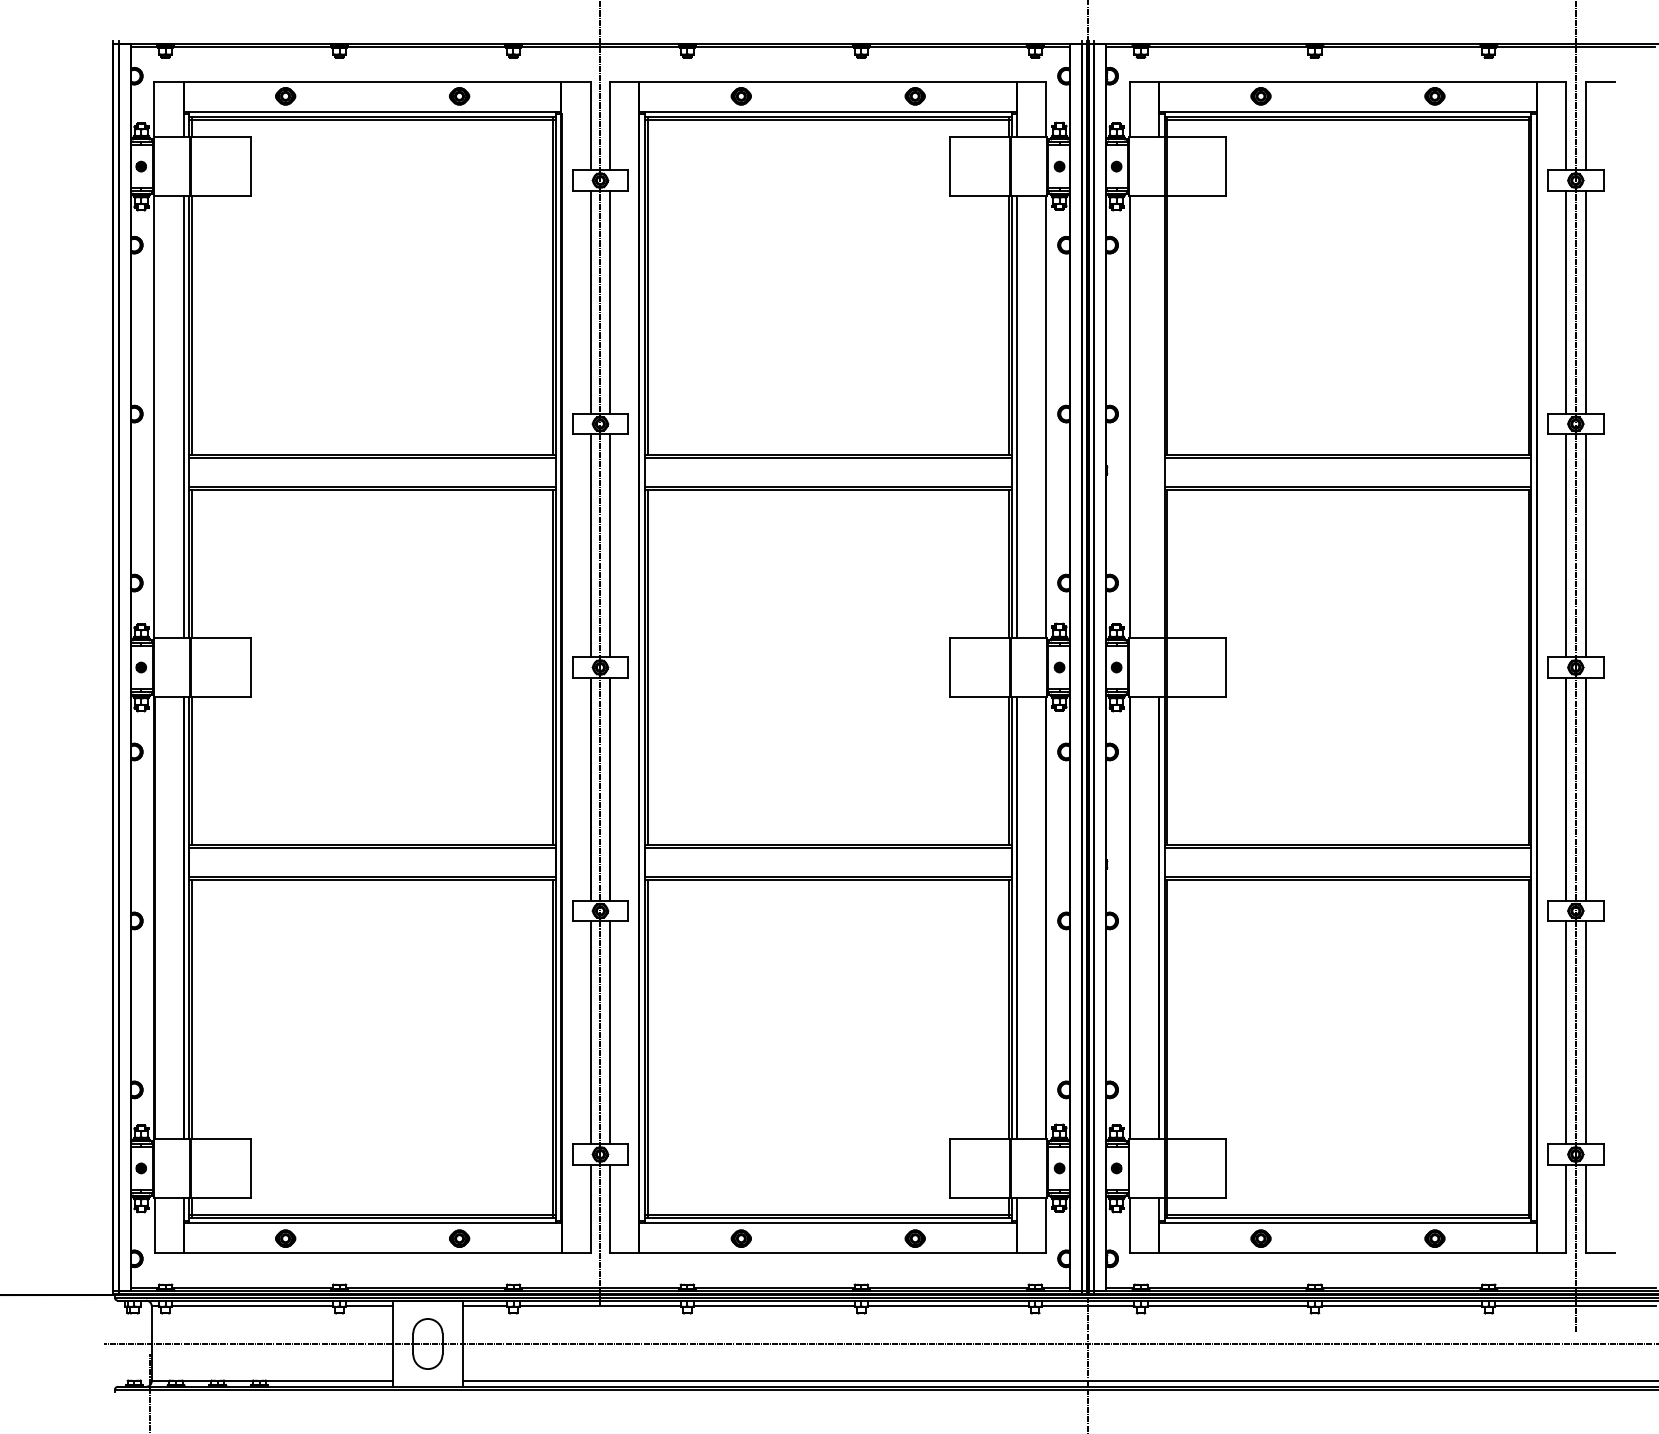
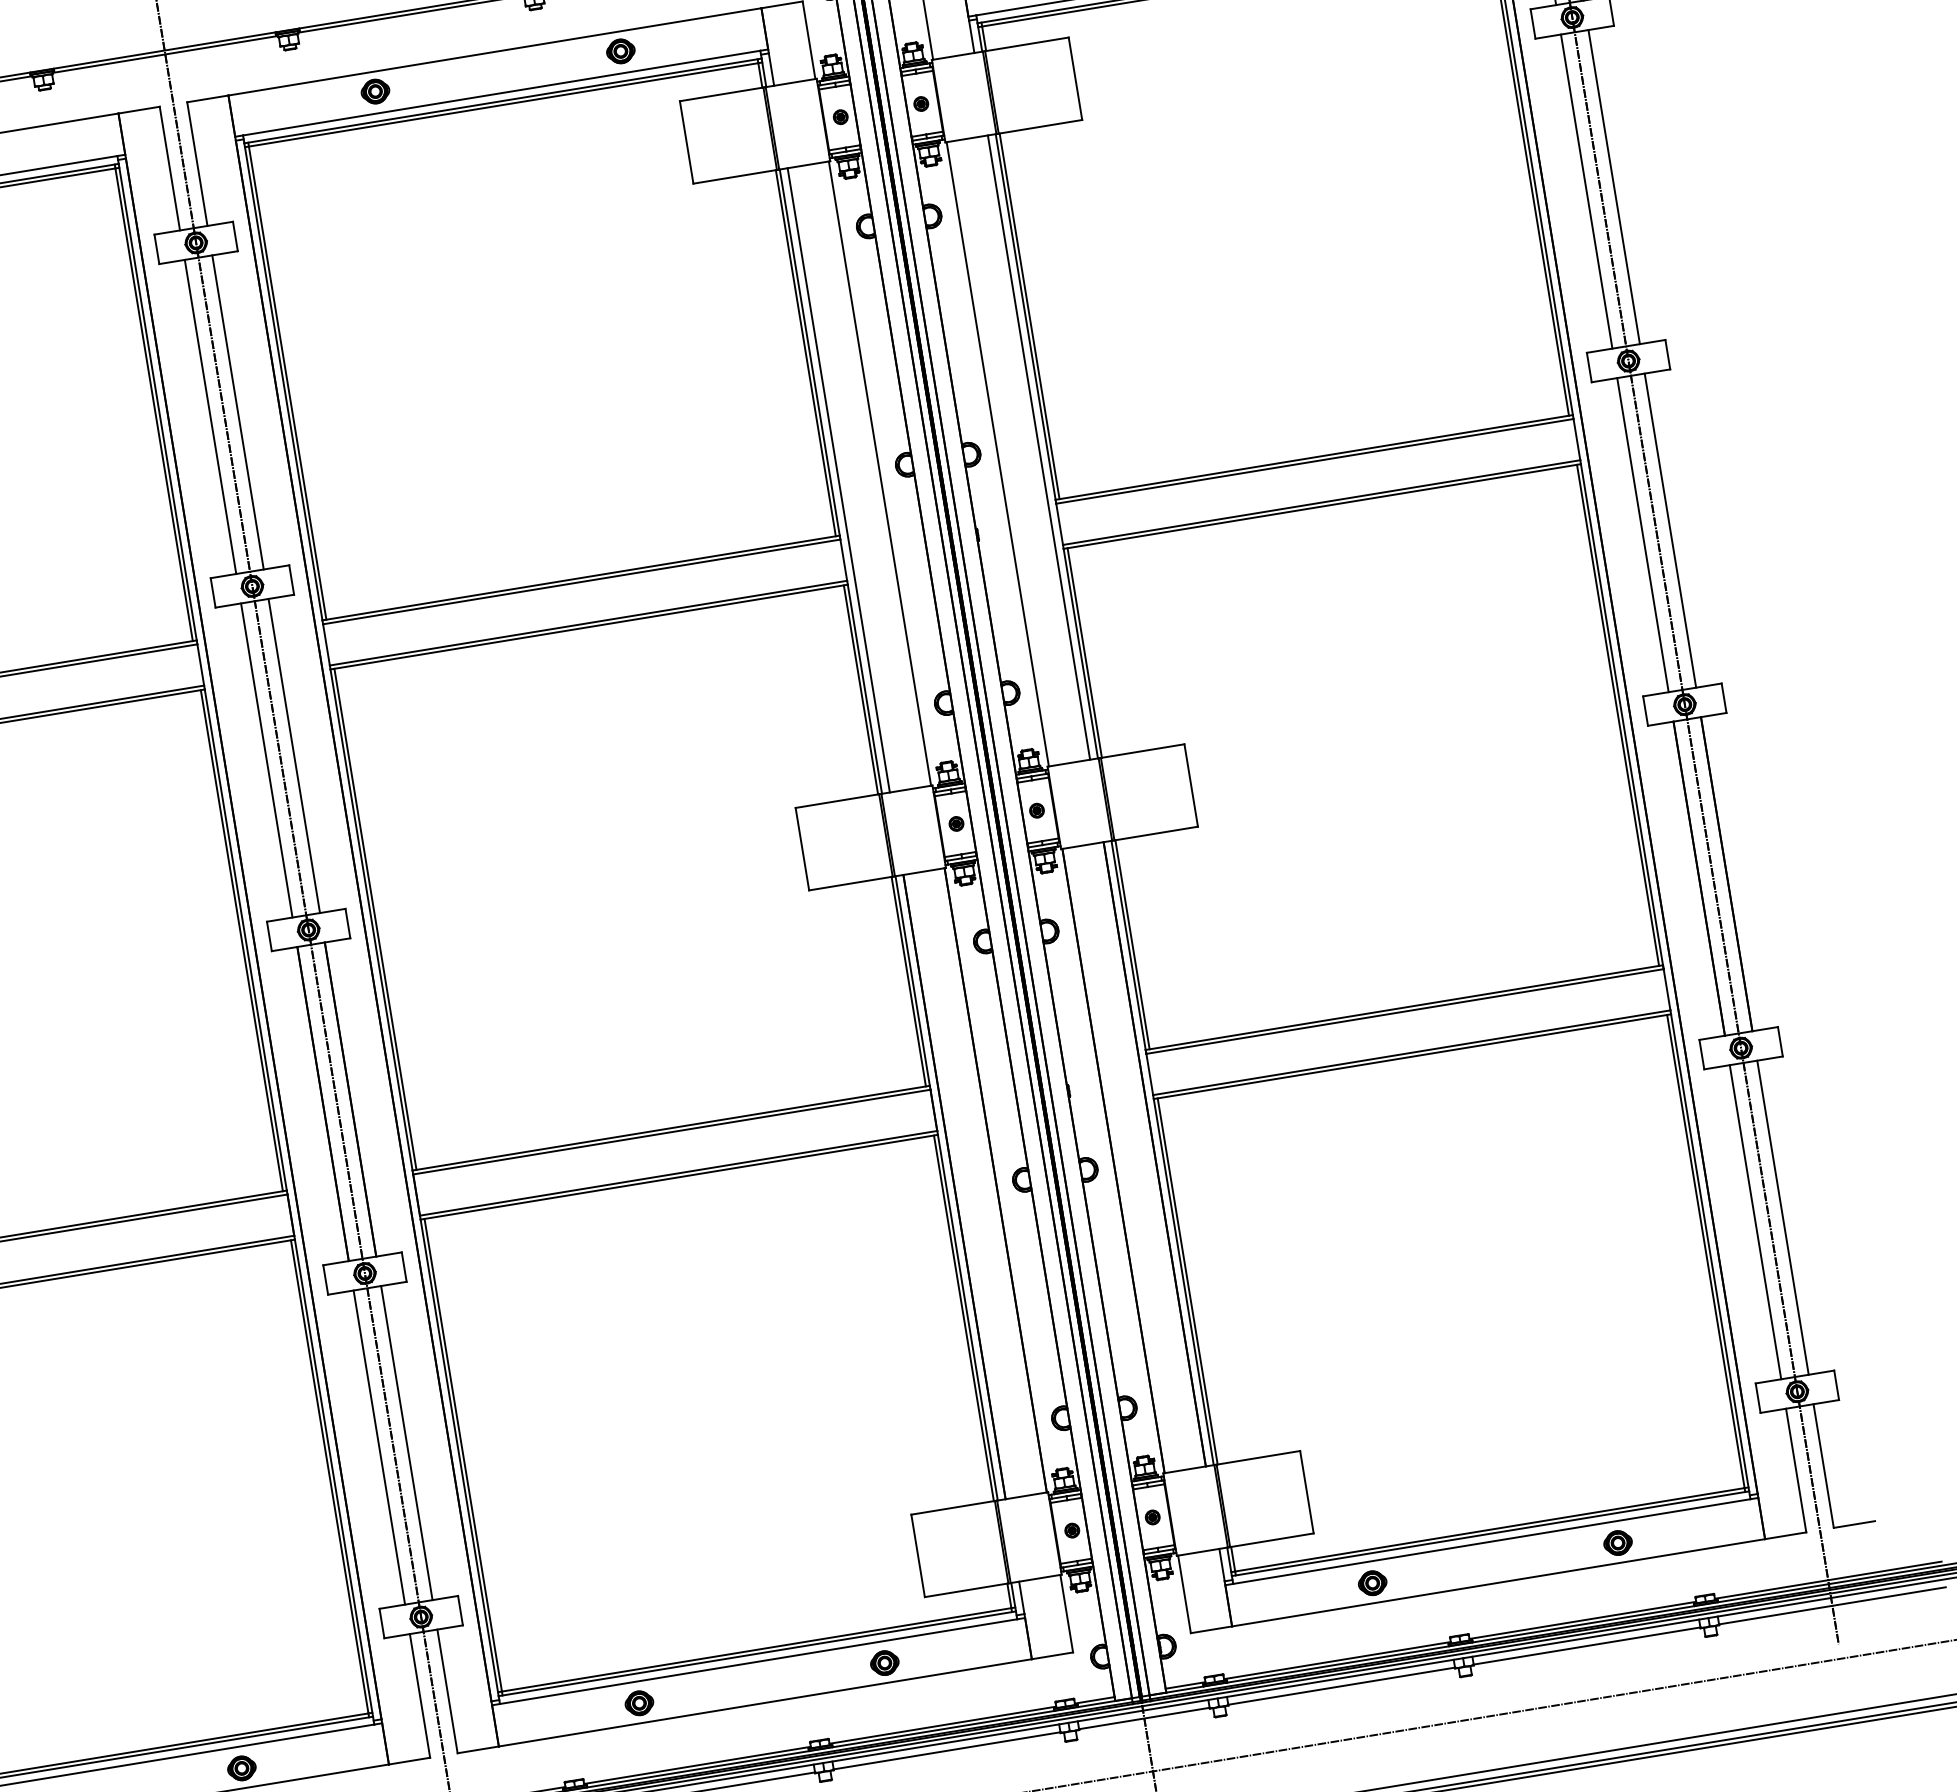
line: (1159, 416) -> (1039, 446), added

